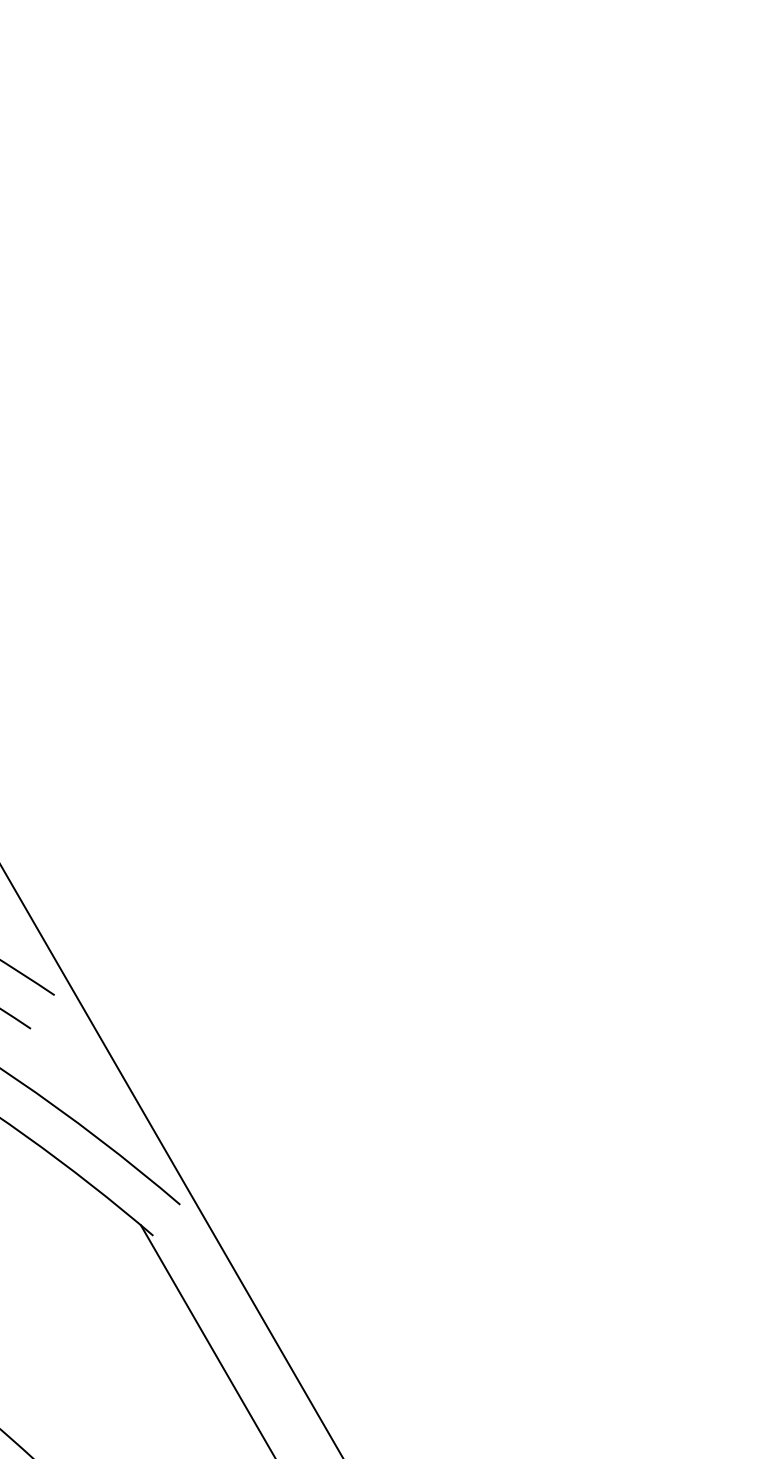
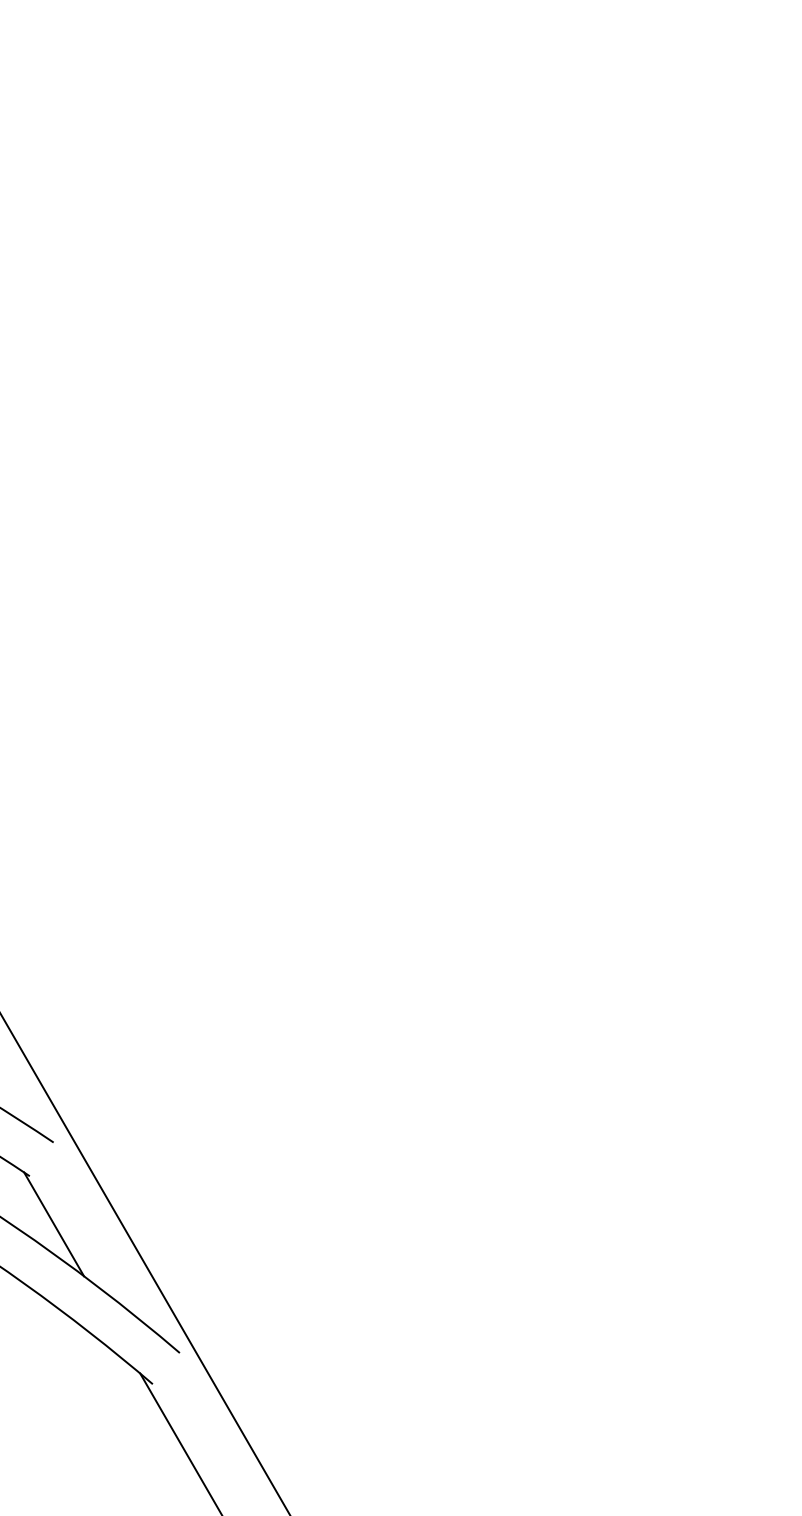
line: (55, 1076) -> (54, 1224), added

